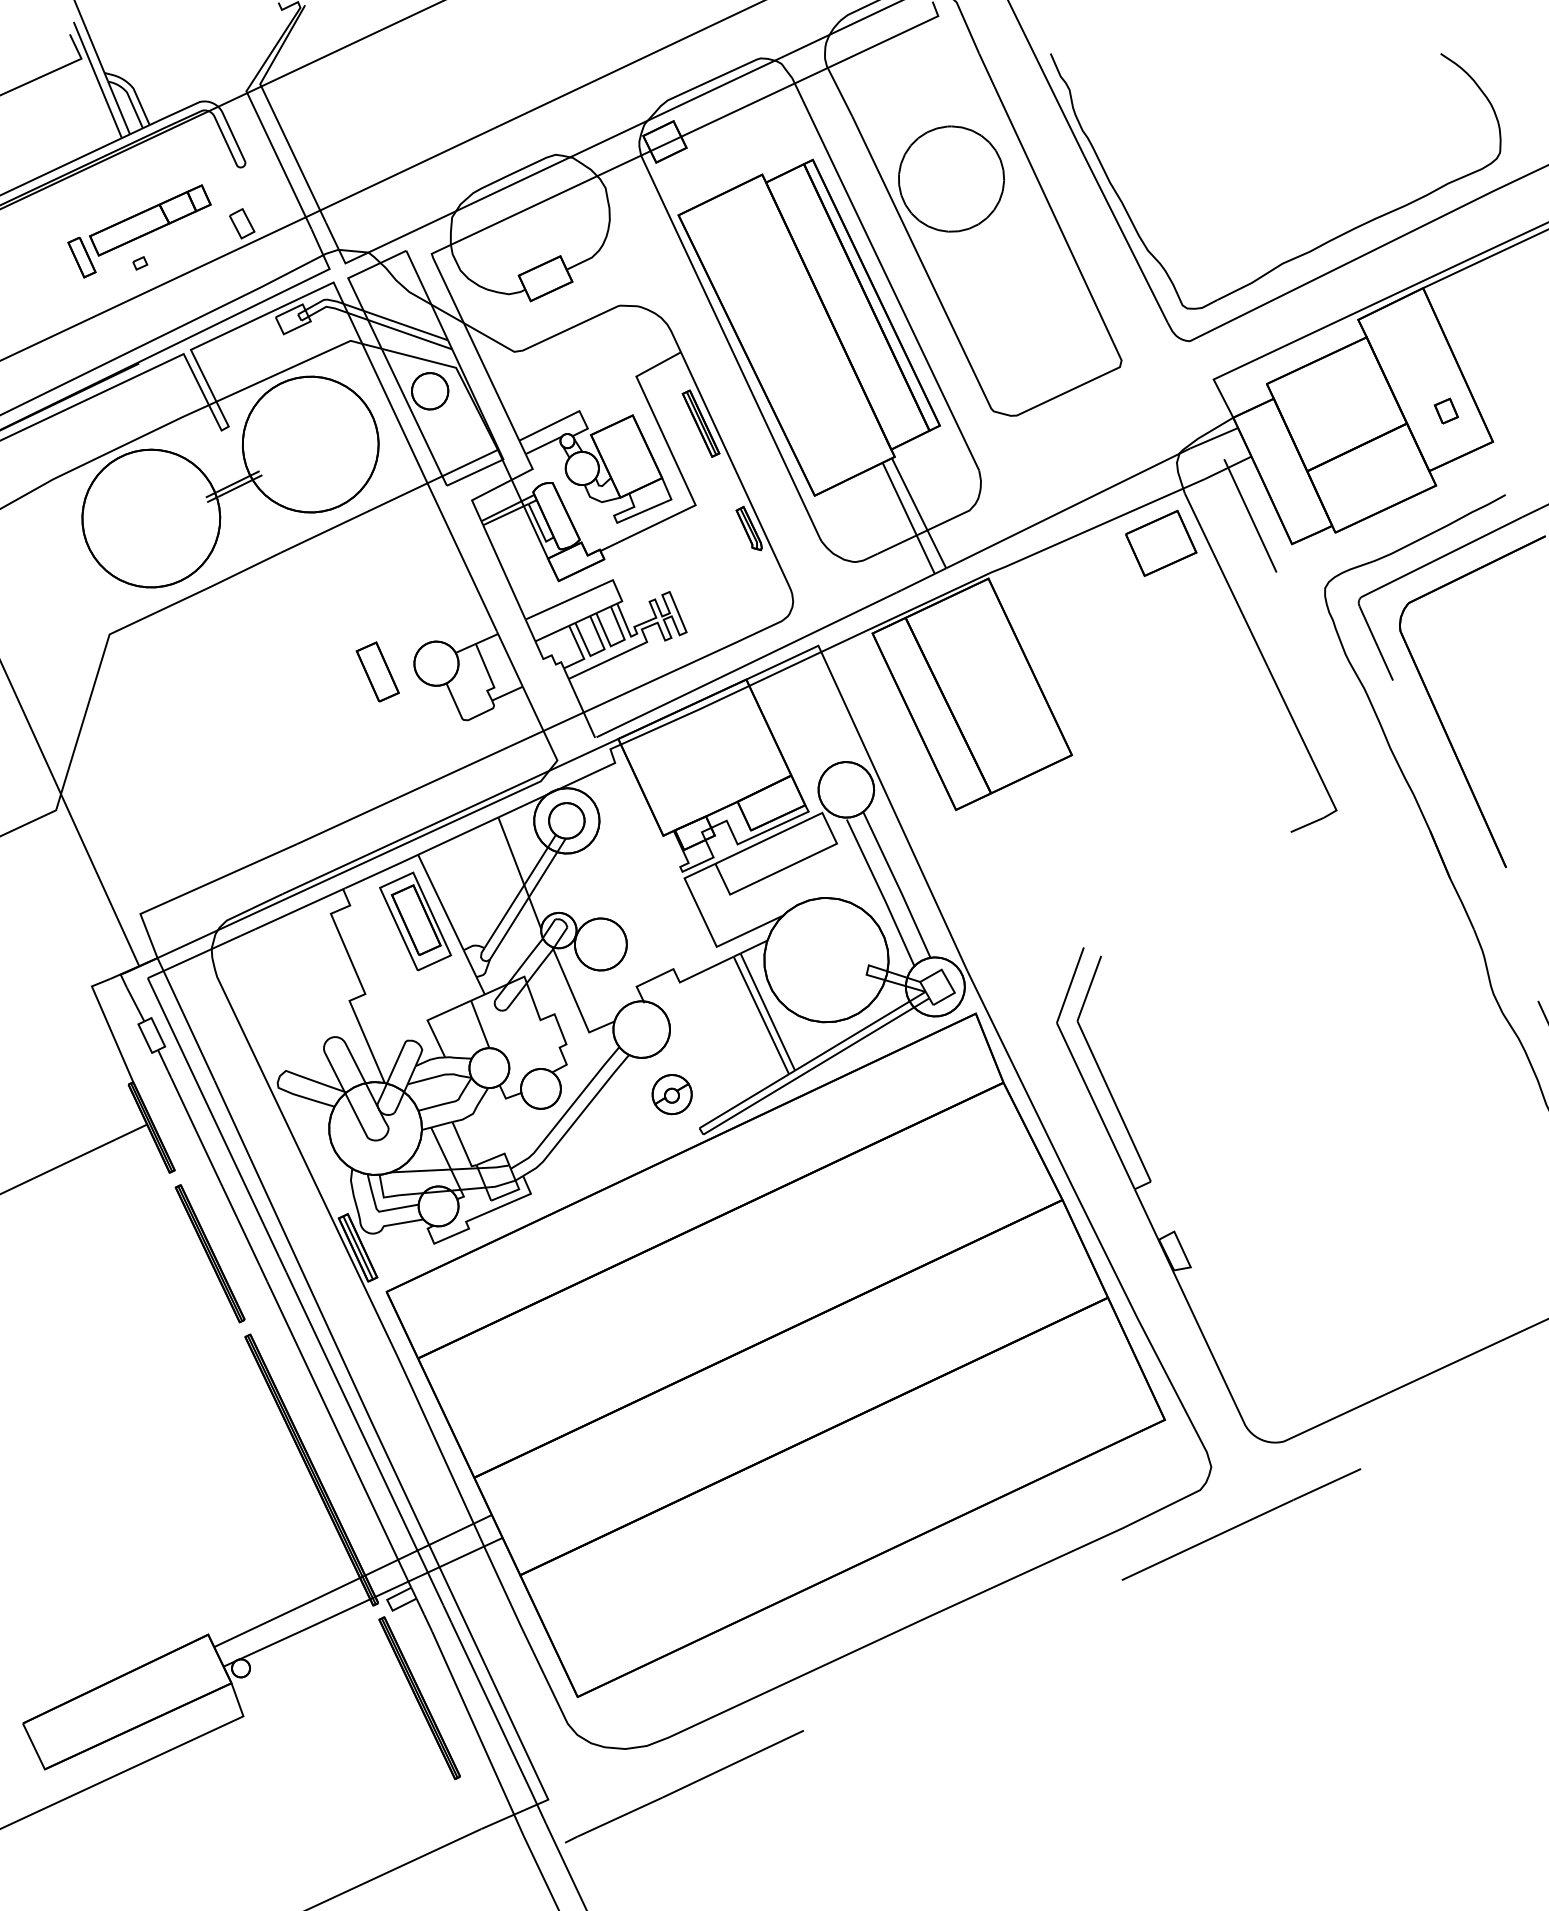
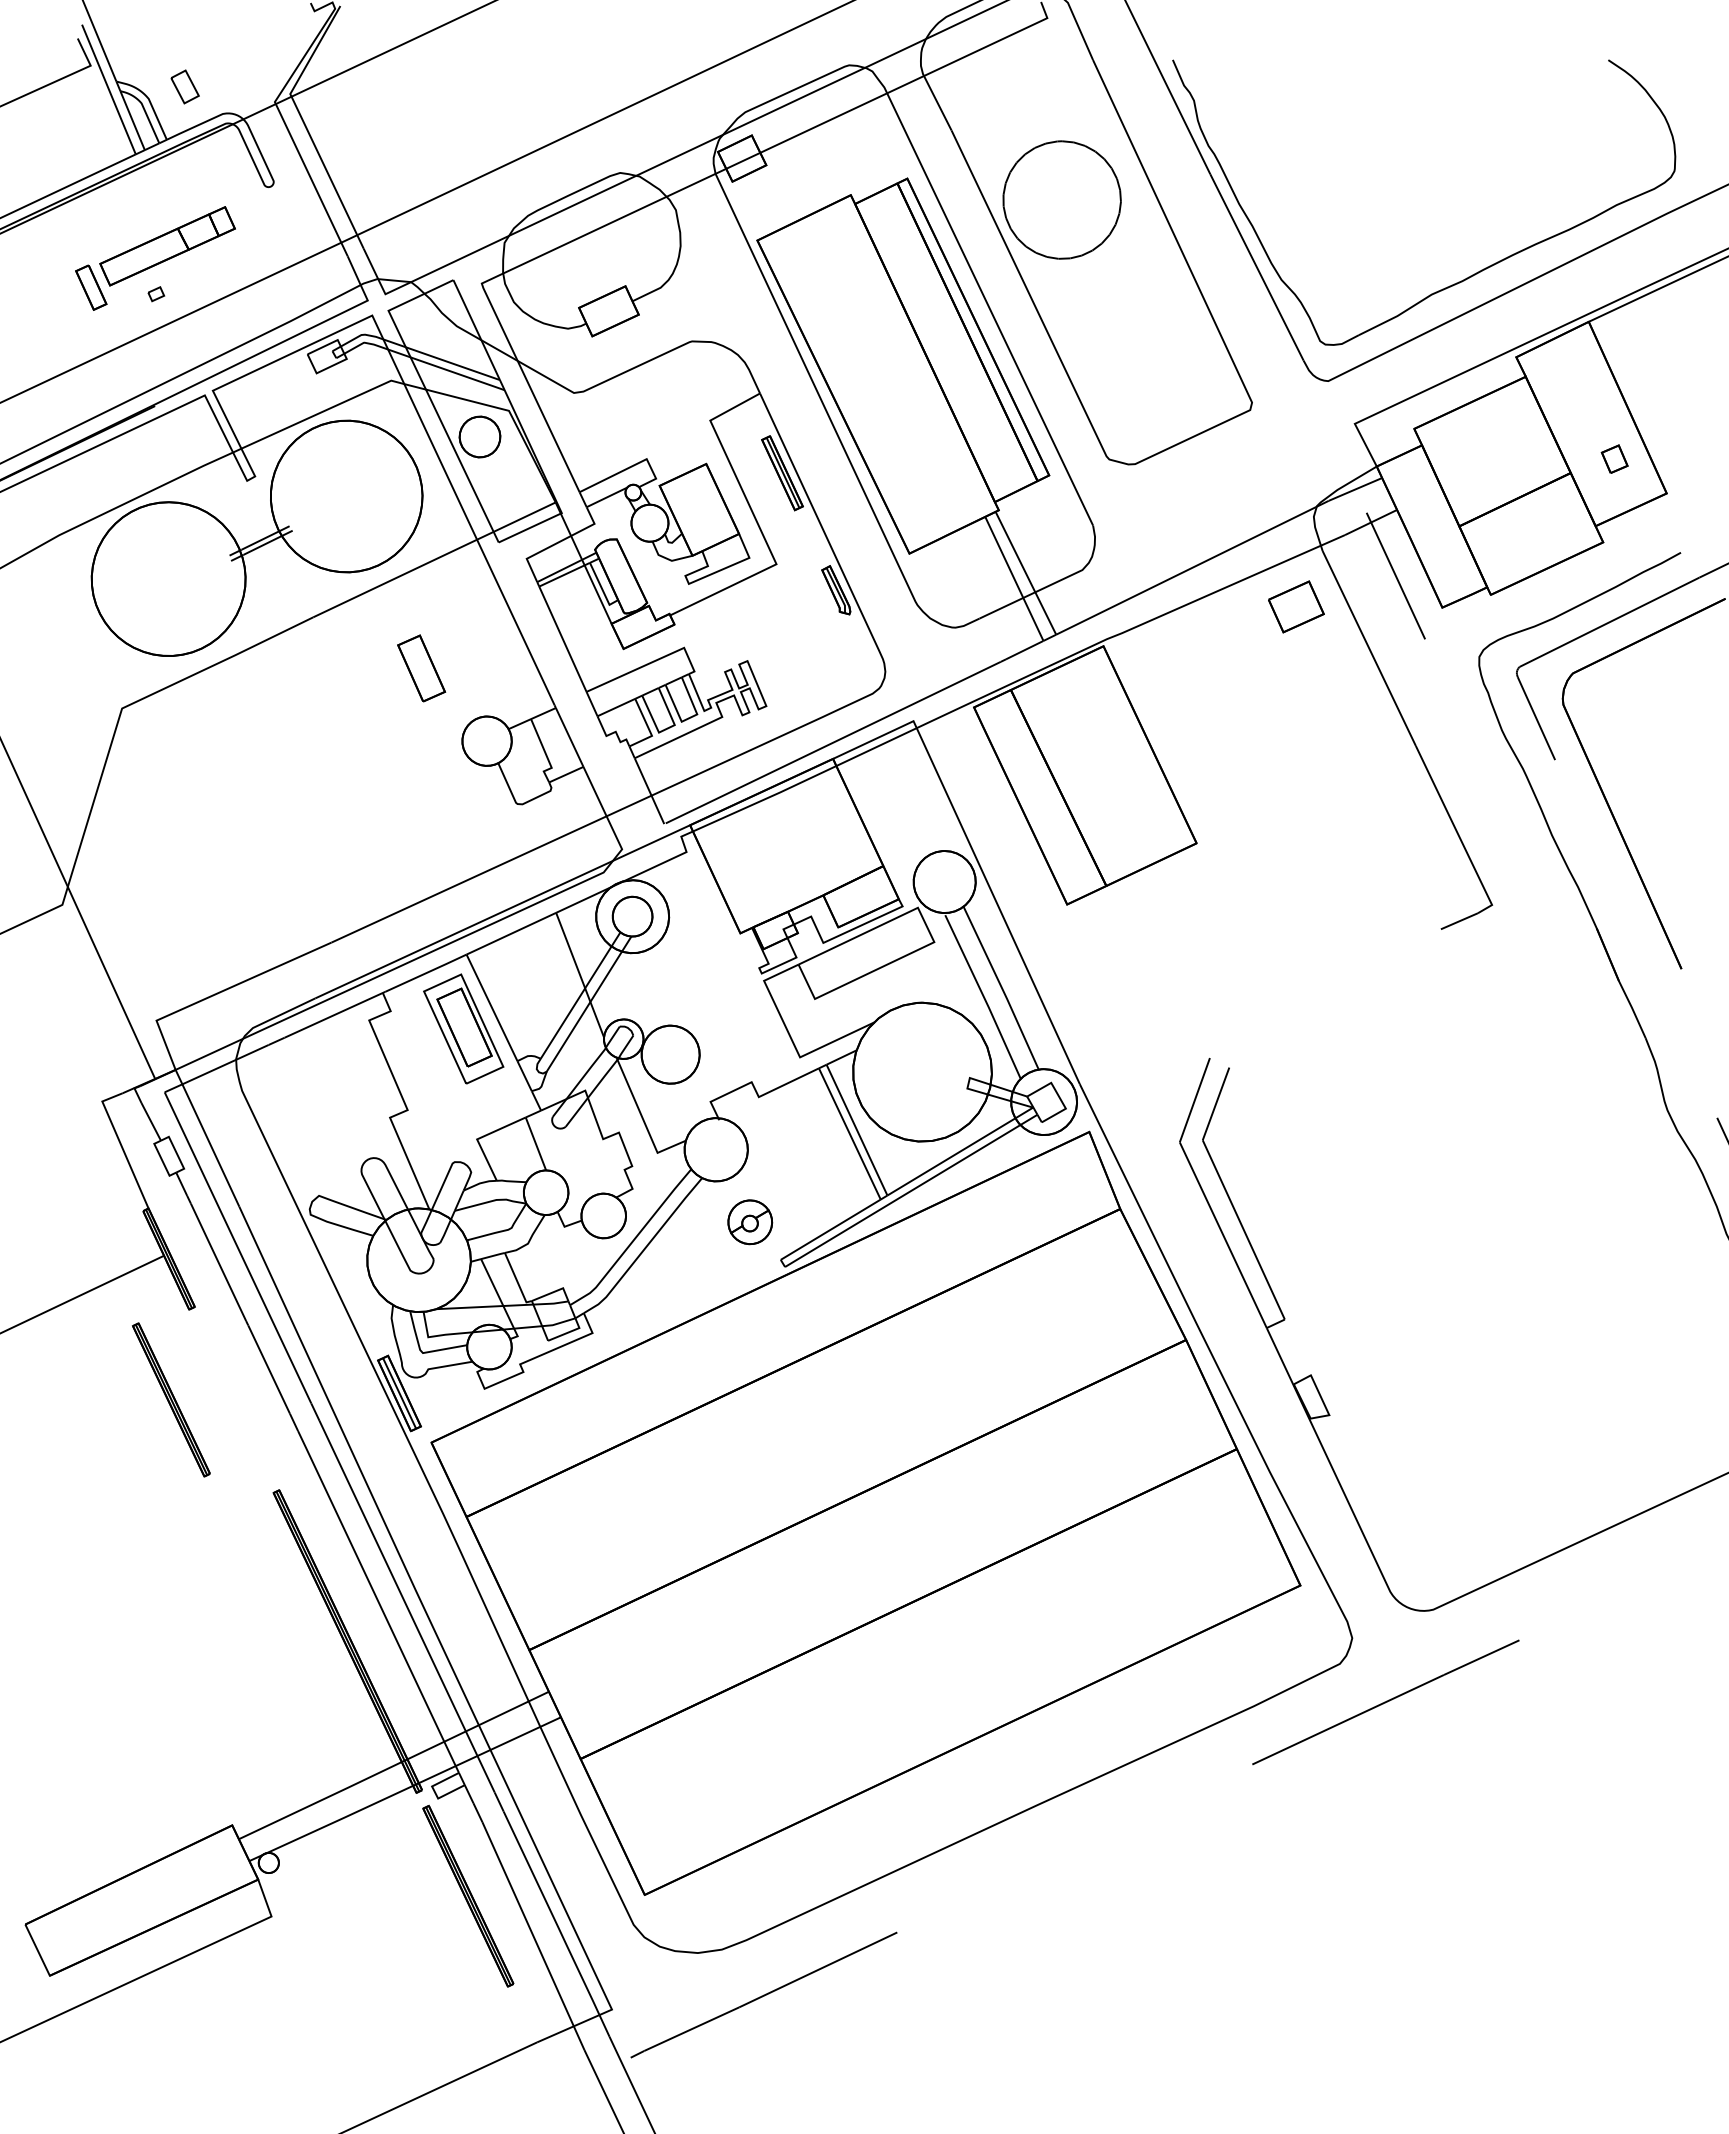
part: (241, 223) -> (184, 86), moved
part: (1161, 543) -> (1296, 606), size x0.7
part: (377, 672) -> (421, 668), moved
part: (210, 1253) -> (171, 1399), moved

